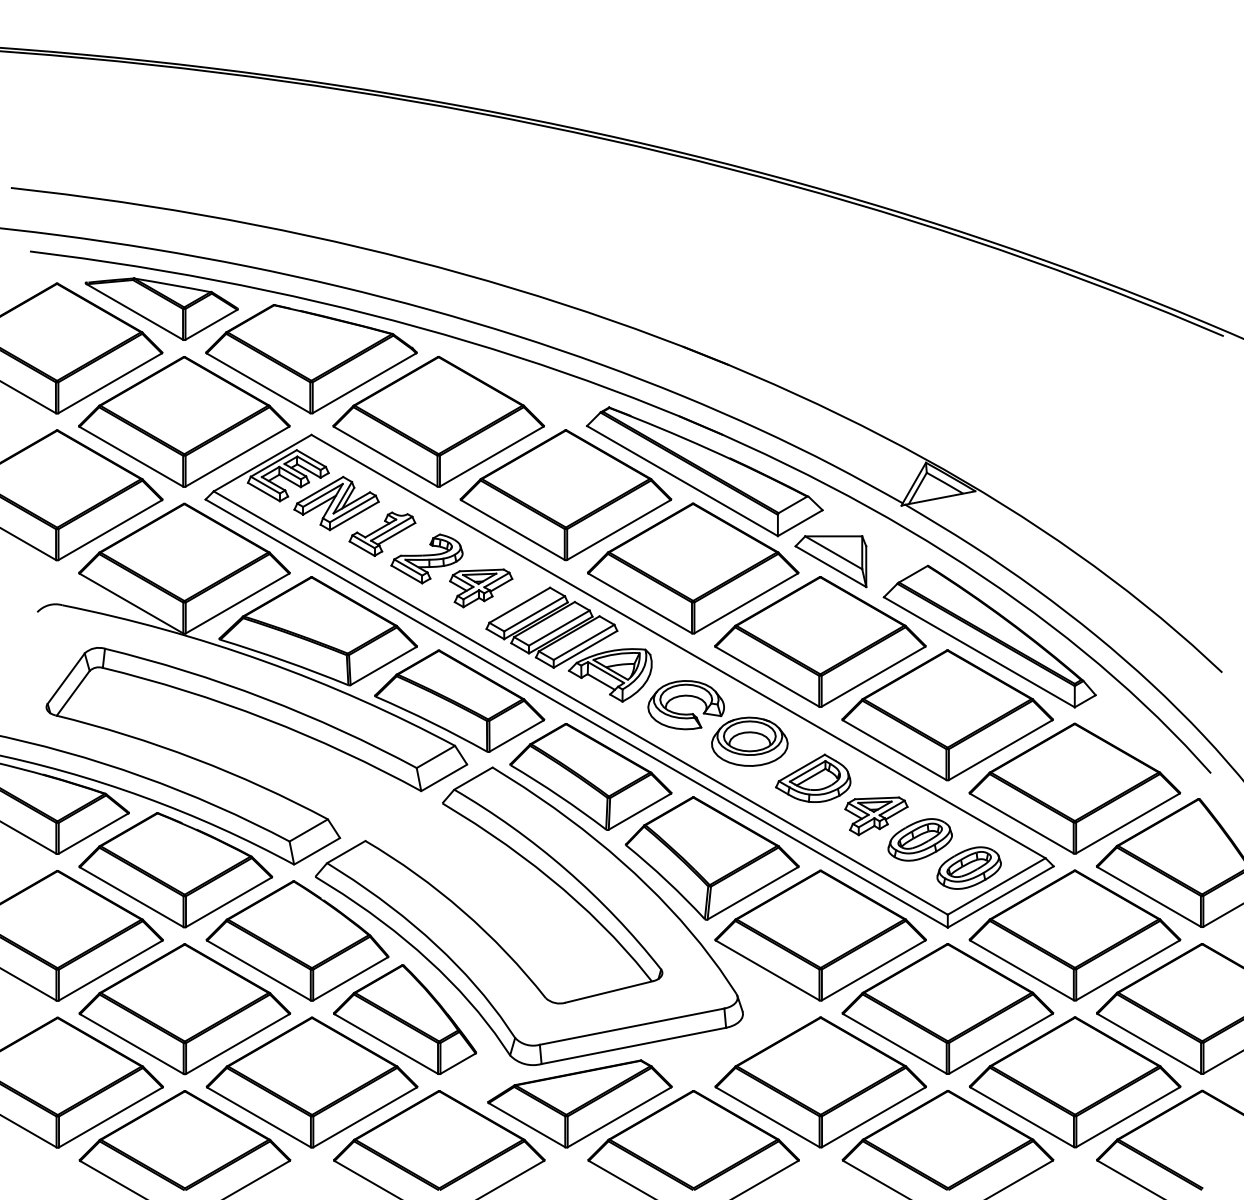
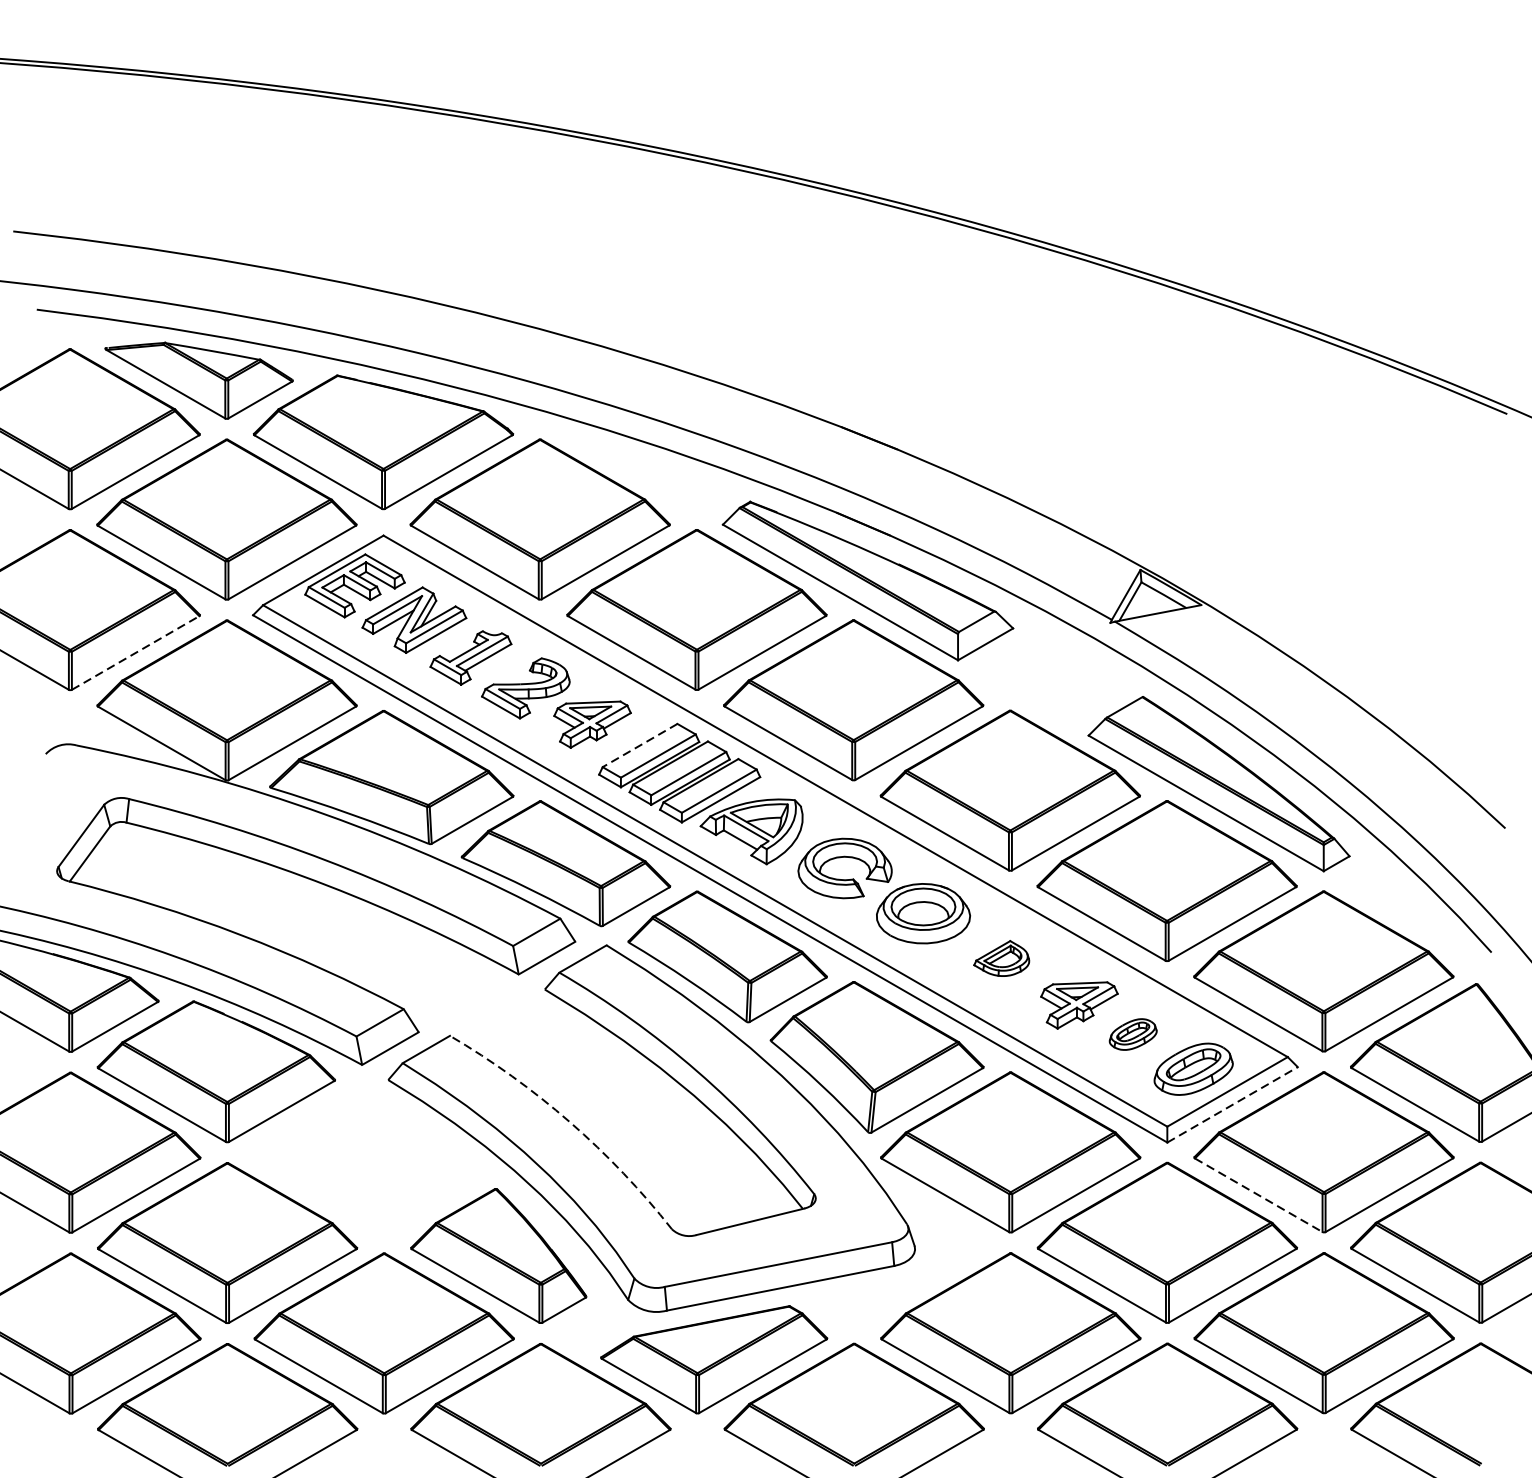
line: (110, 530) -> (135, 653), solid -> dashed
part: (830, 561) -> (1022, 691), removed
line: (519, 605) -> (639, 745), solid -> dashed
part: (813, 777) -> (1001, 957), size x0.6
part: (919, 839) -> (1132, 1034), size x0.6
line: (1001, 896) -> (1233, 1104), solid -> dashed
arc: (462, 911) -> (569, 1122), solid -> dashed
part: (297, 940) -> (366, 1158), removed
line: (1022, 970) -> (1259, 1195), solid -> dashed

